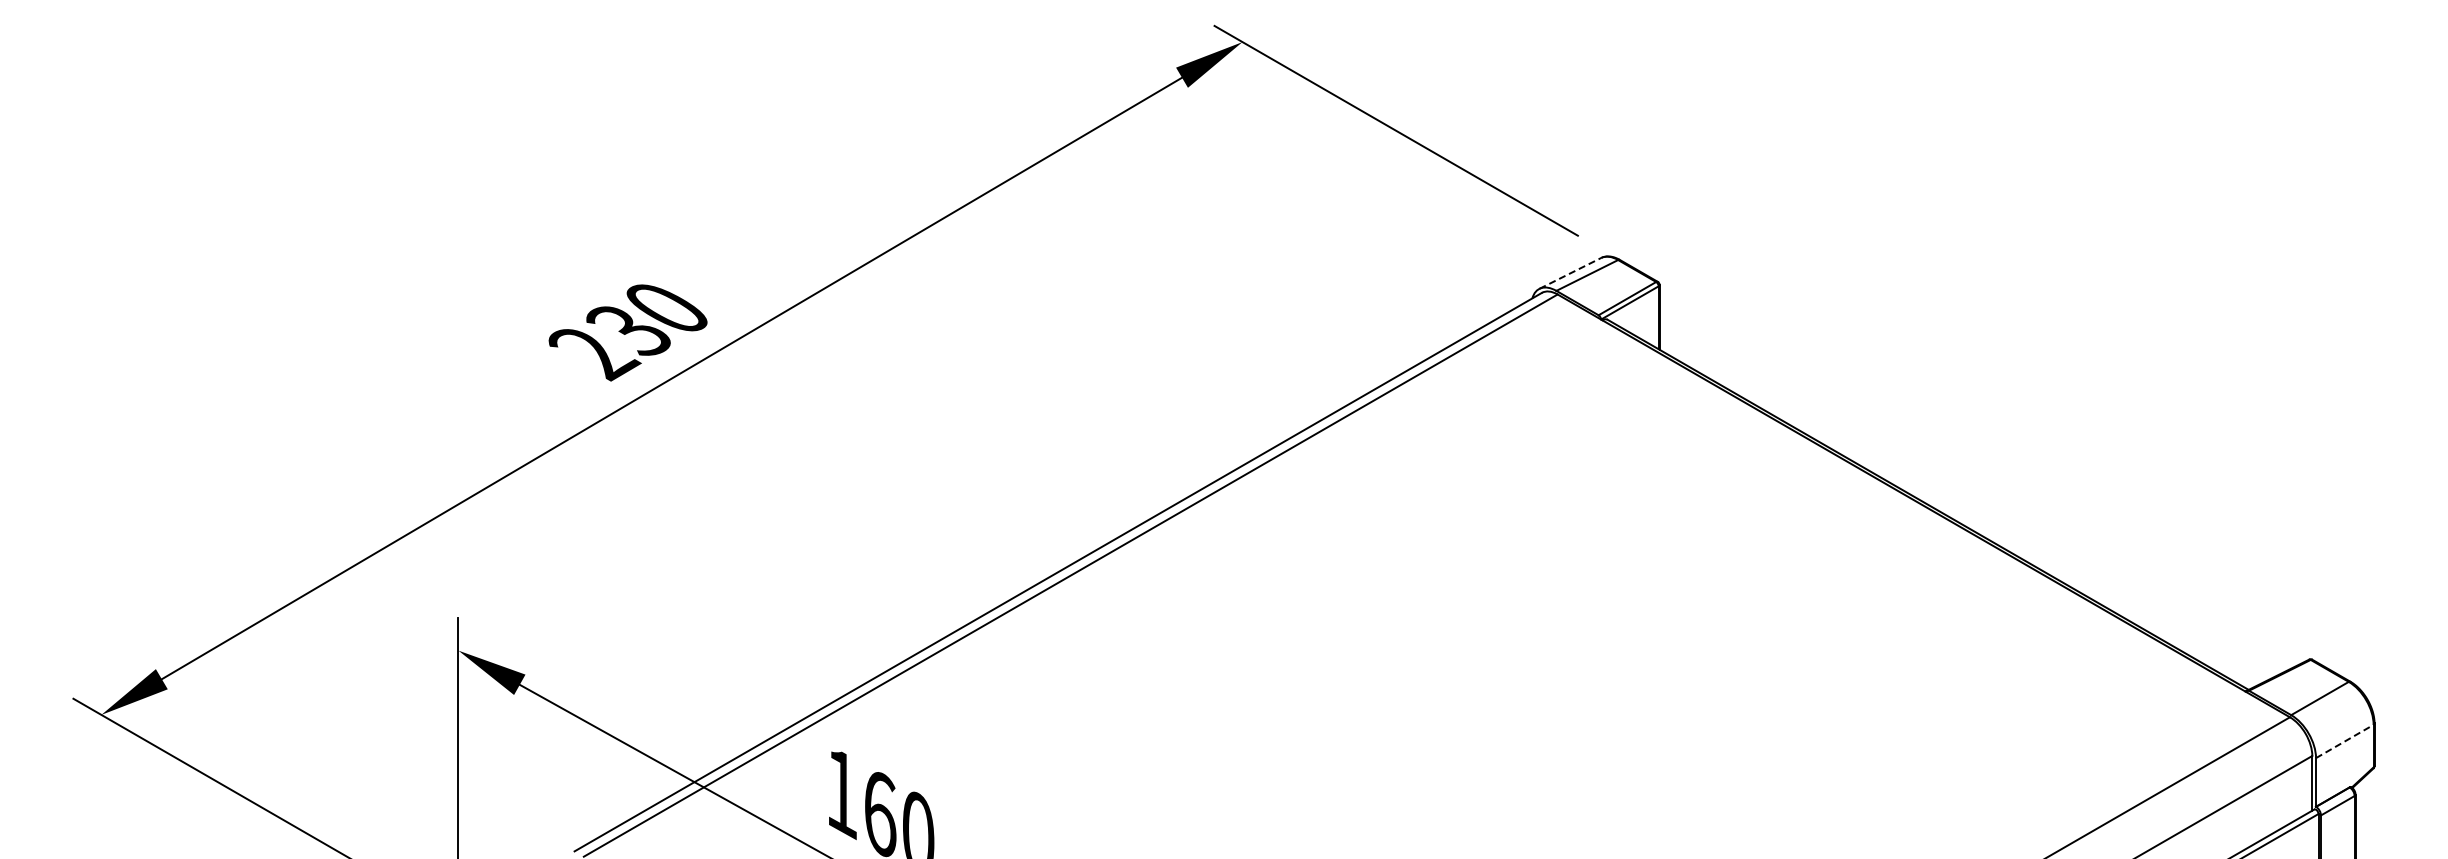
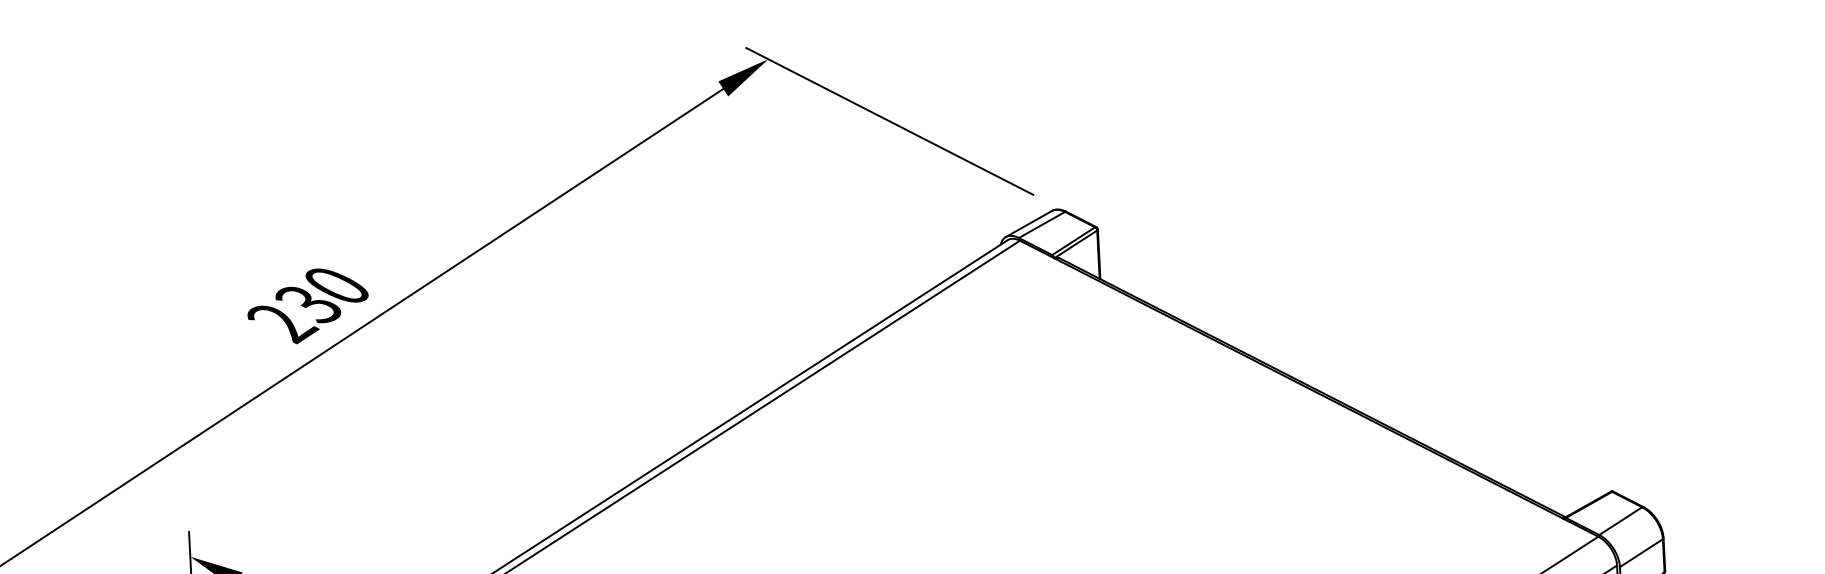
line: (1570, 273) -> (1029, 224), dashed -> solid
line: (2345, 741) -> (1641, 553), dashed -> solid

